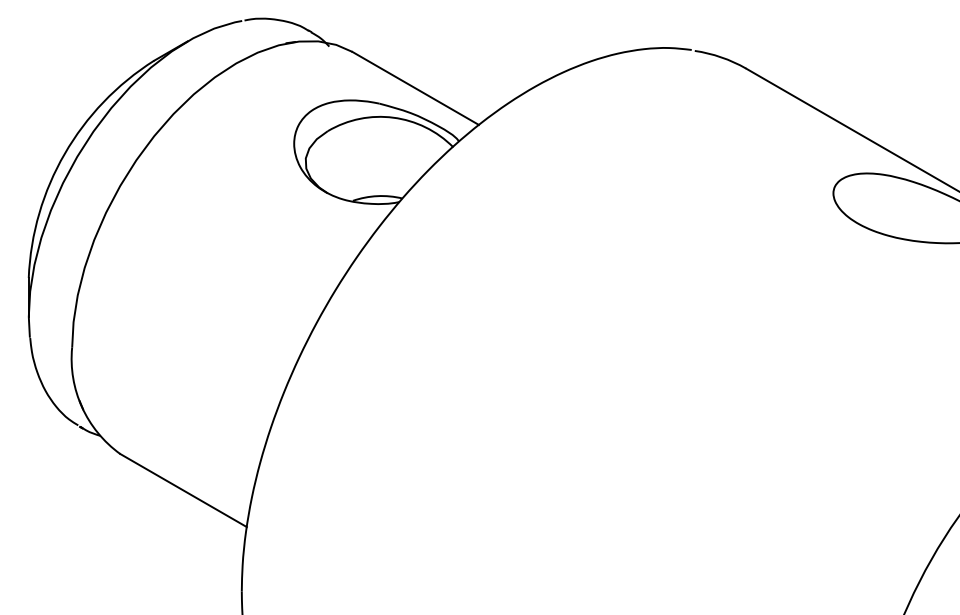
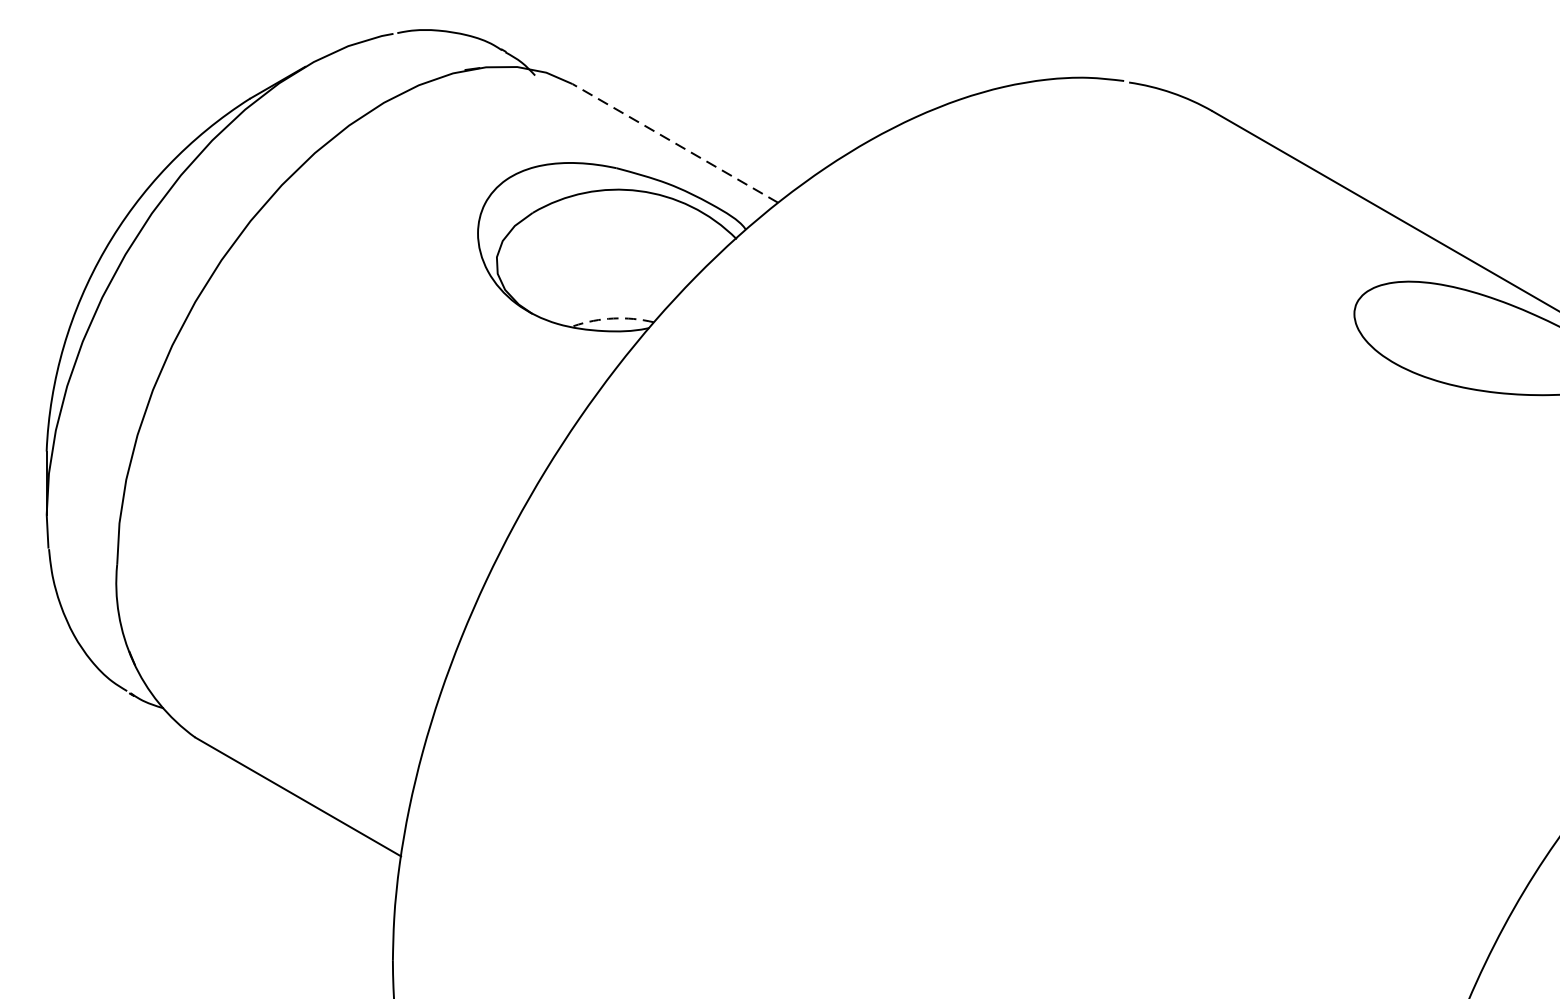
line: (415, 88) -> (675, 143), solid -> dashed
arc: (377, 196) -> (613, 319), solid -> dashed

